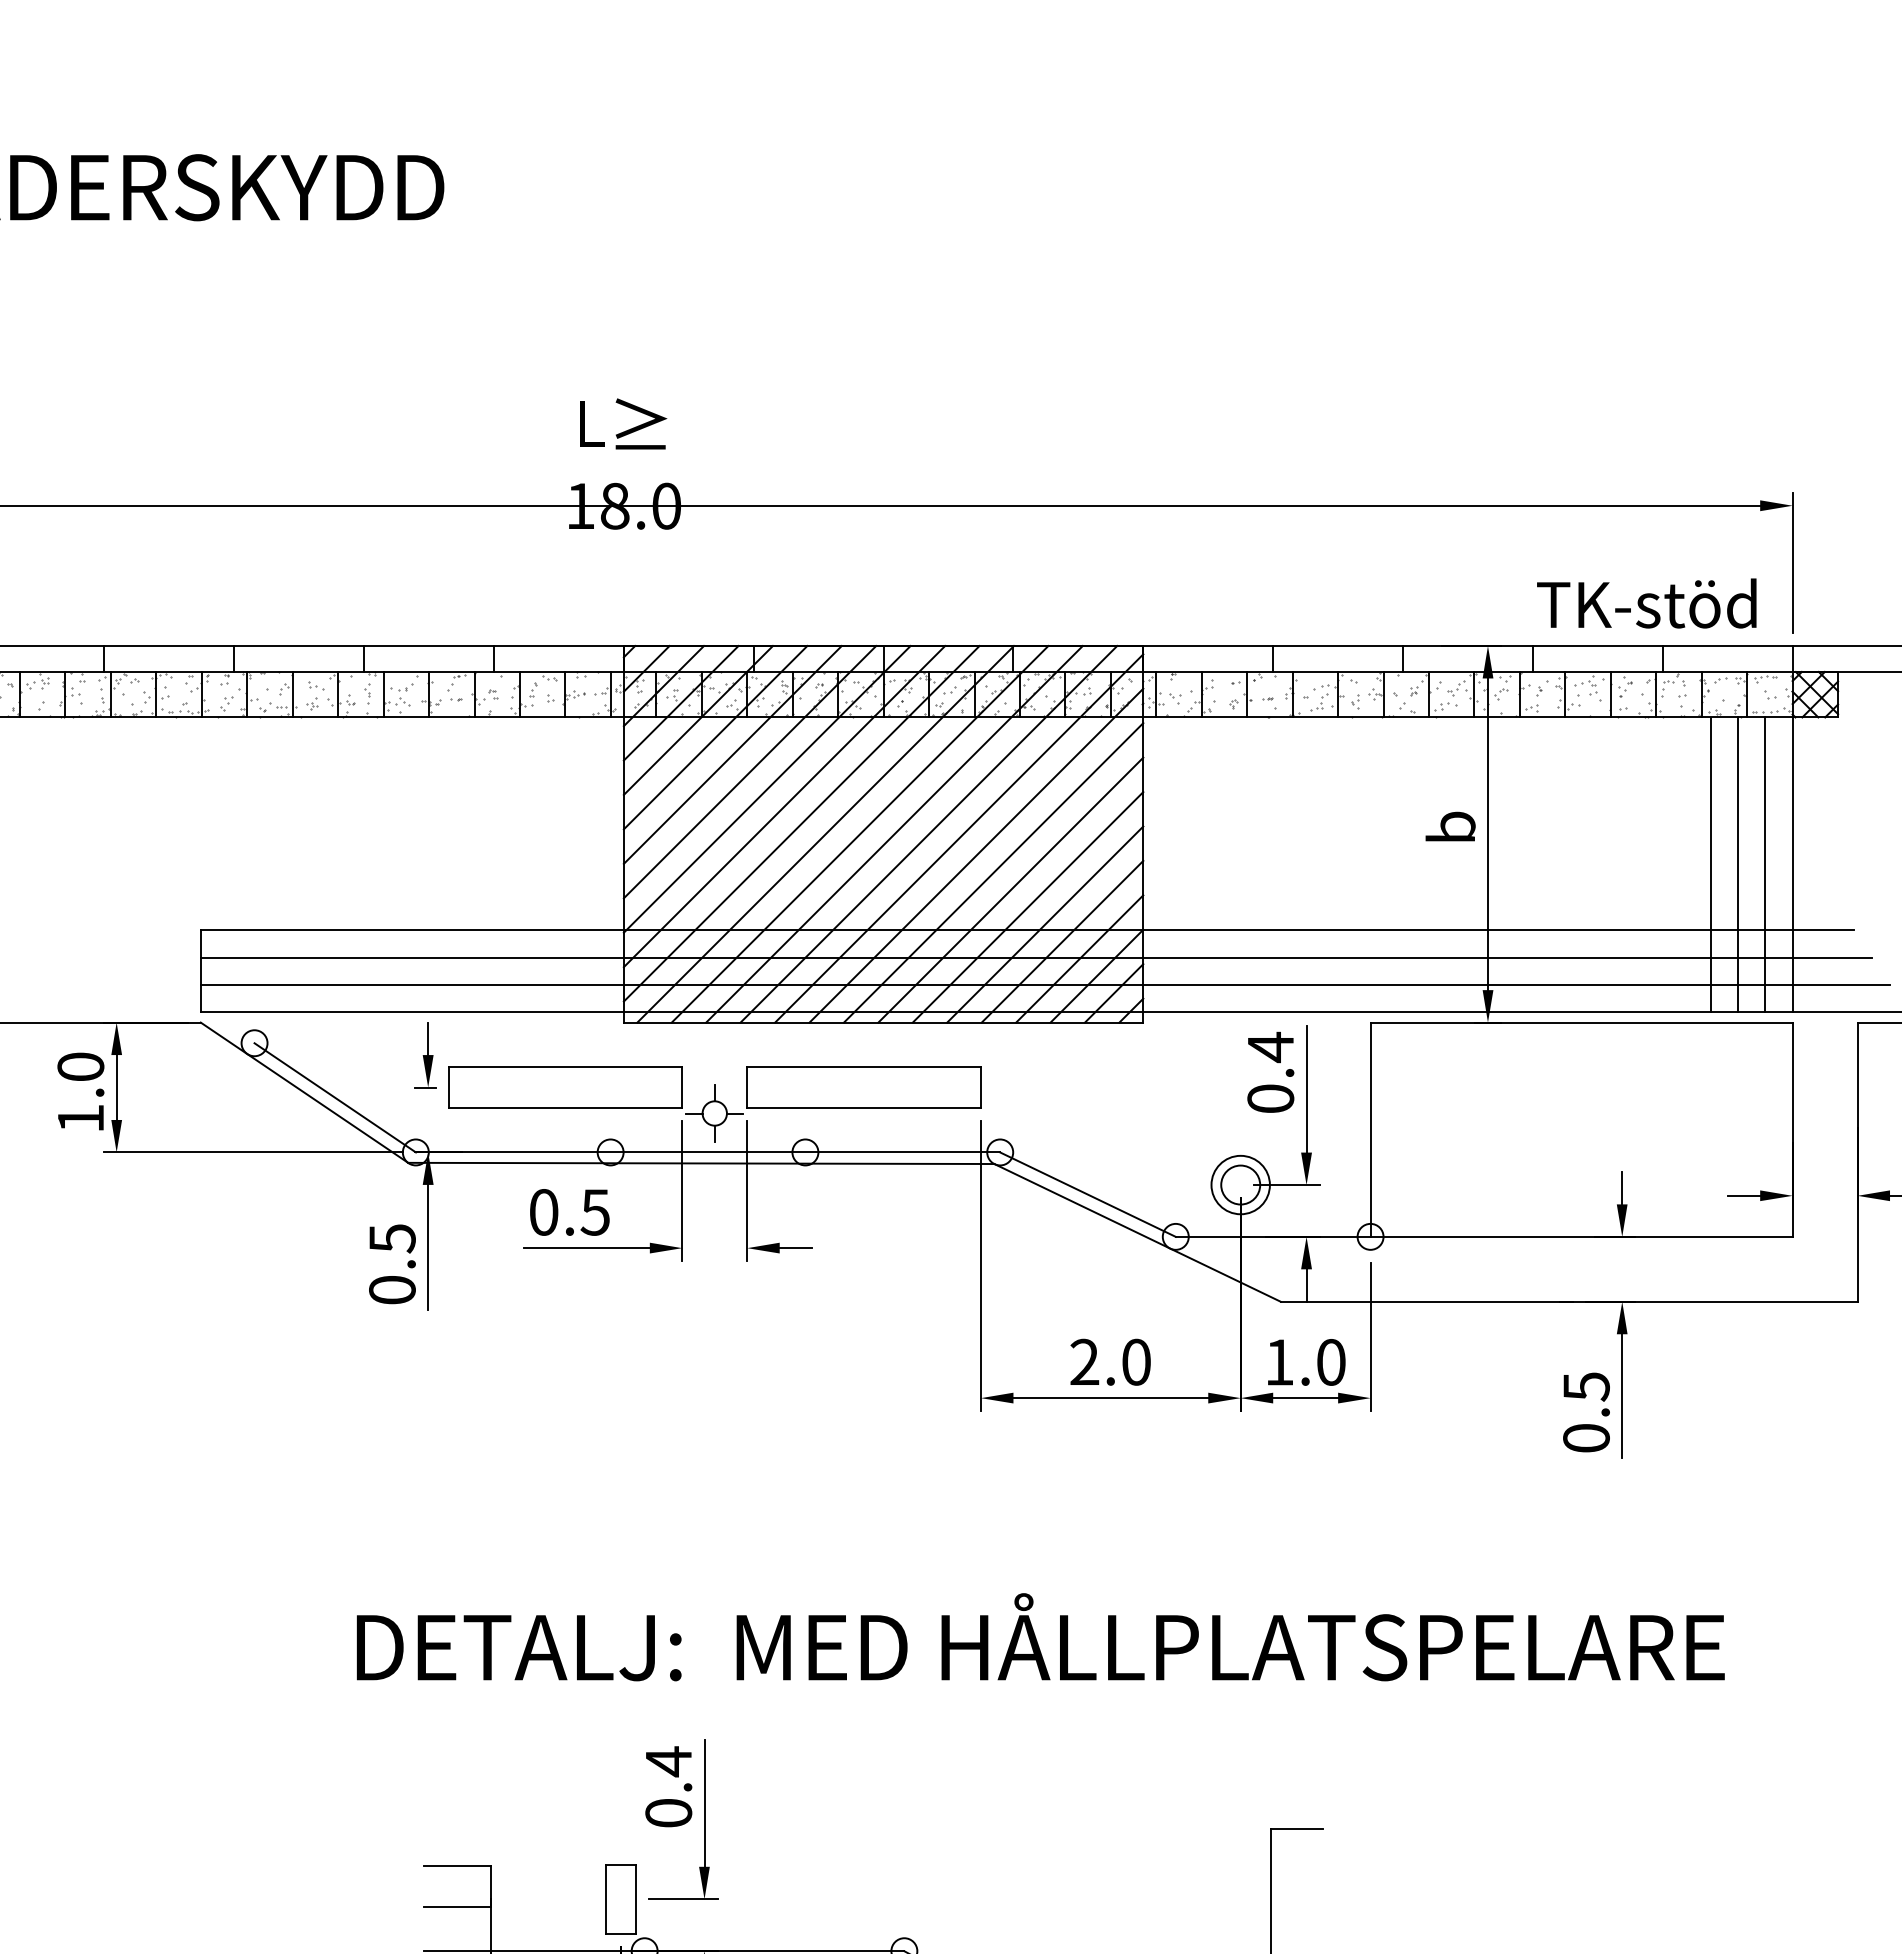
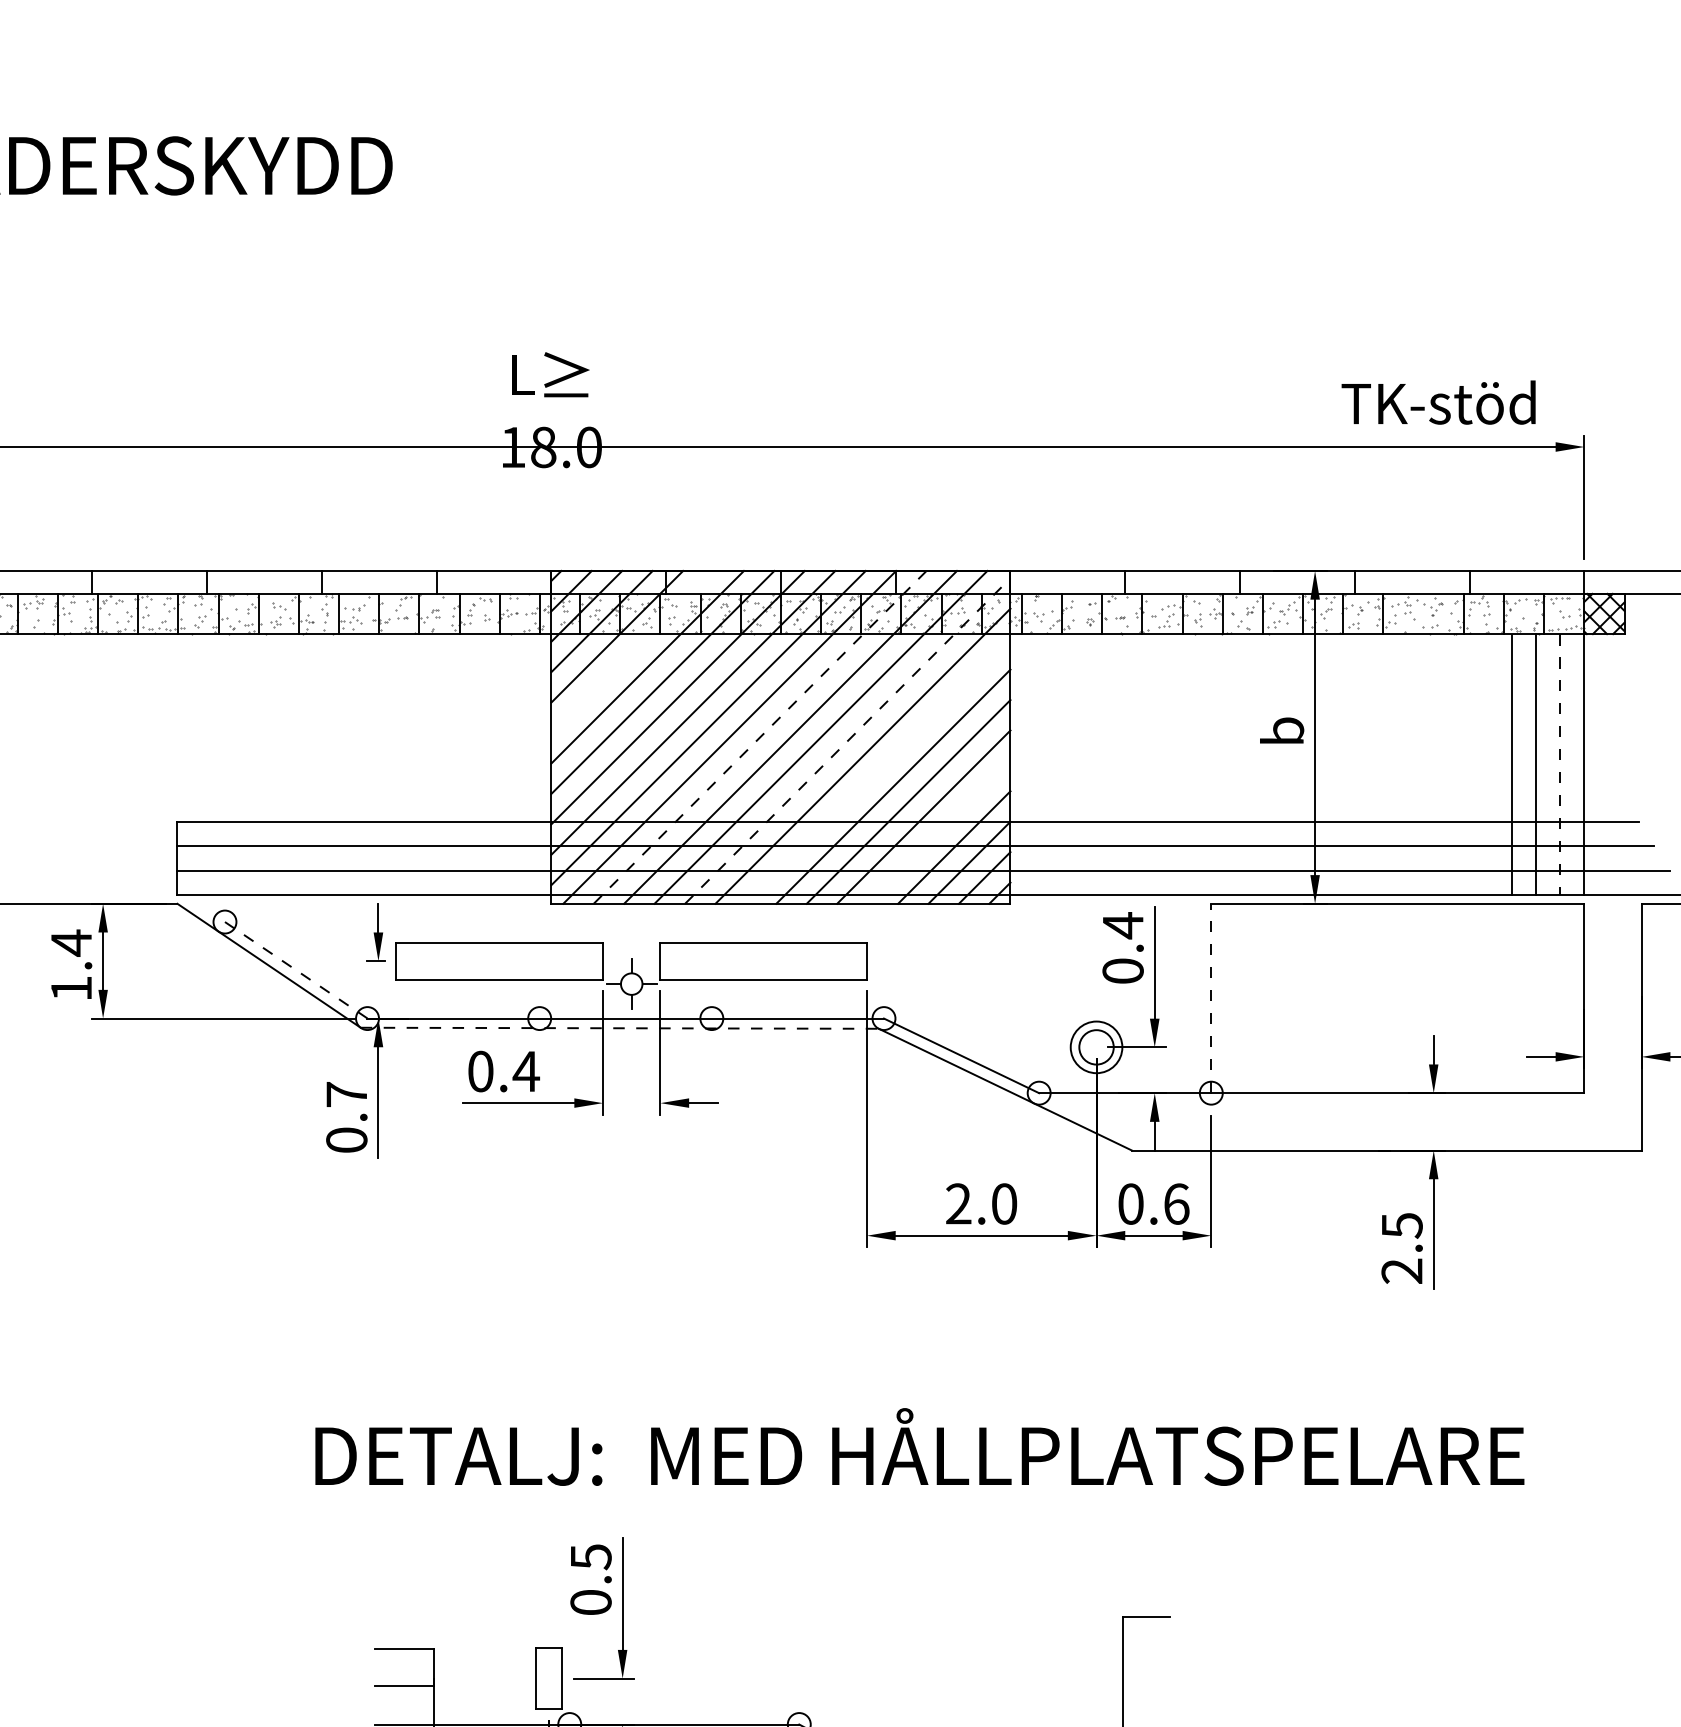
text: (1646, 603) -> (1438, 402), moved
line: (1610, 694) -> (1423, 613), removed
line: (715, 737) -> (632, 651), removed
line: (860, 833) -> (760, 736), solid -> dashed
line: (959, 838) -> (848, 741), solid -> dashed
line: (1765, 865) -> (1560, 764), solid -> dashed
line: (993, 872) -> (878, 771), removed
line: (1062, 941) -> (939, 832), removed
text: (80, 1066) -> (71, 942), 1.0 -> 1.4
line: (335, 1098) -> (296, 970), solid -> dashed
line: (1370, 1129) -> (1211, 998), solid -> dashed
line: (701, 1163) -> (619, 1028), solid -> dashed
text: (595, 1212) -> (526, 1071), 0.5 -> 0.4
text: (392, 1238) -> (346, 1094), 0.5 -> 0.7
text: (1305, 1362) -> (1153, 1204), 1.0 -> 0.6
text: (1586, 1438) -> (1402, 1271), 0.5 -> 2.5
text: (669, 1761) -> (591, 1556), 0.4 -> 0.5

